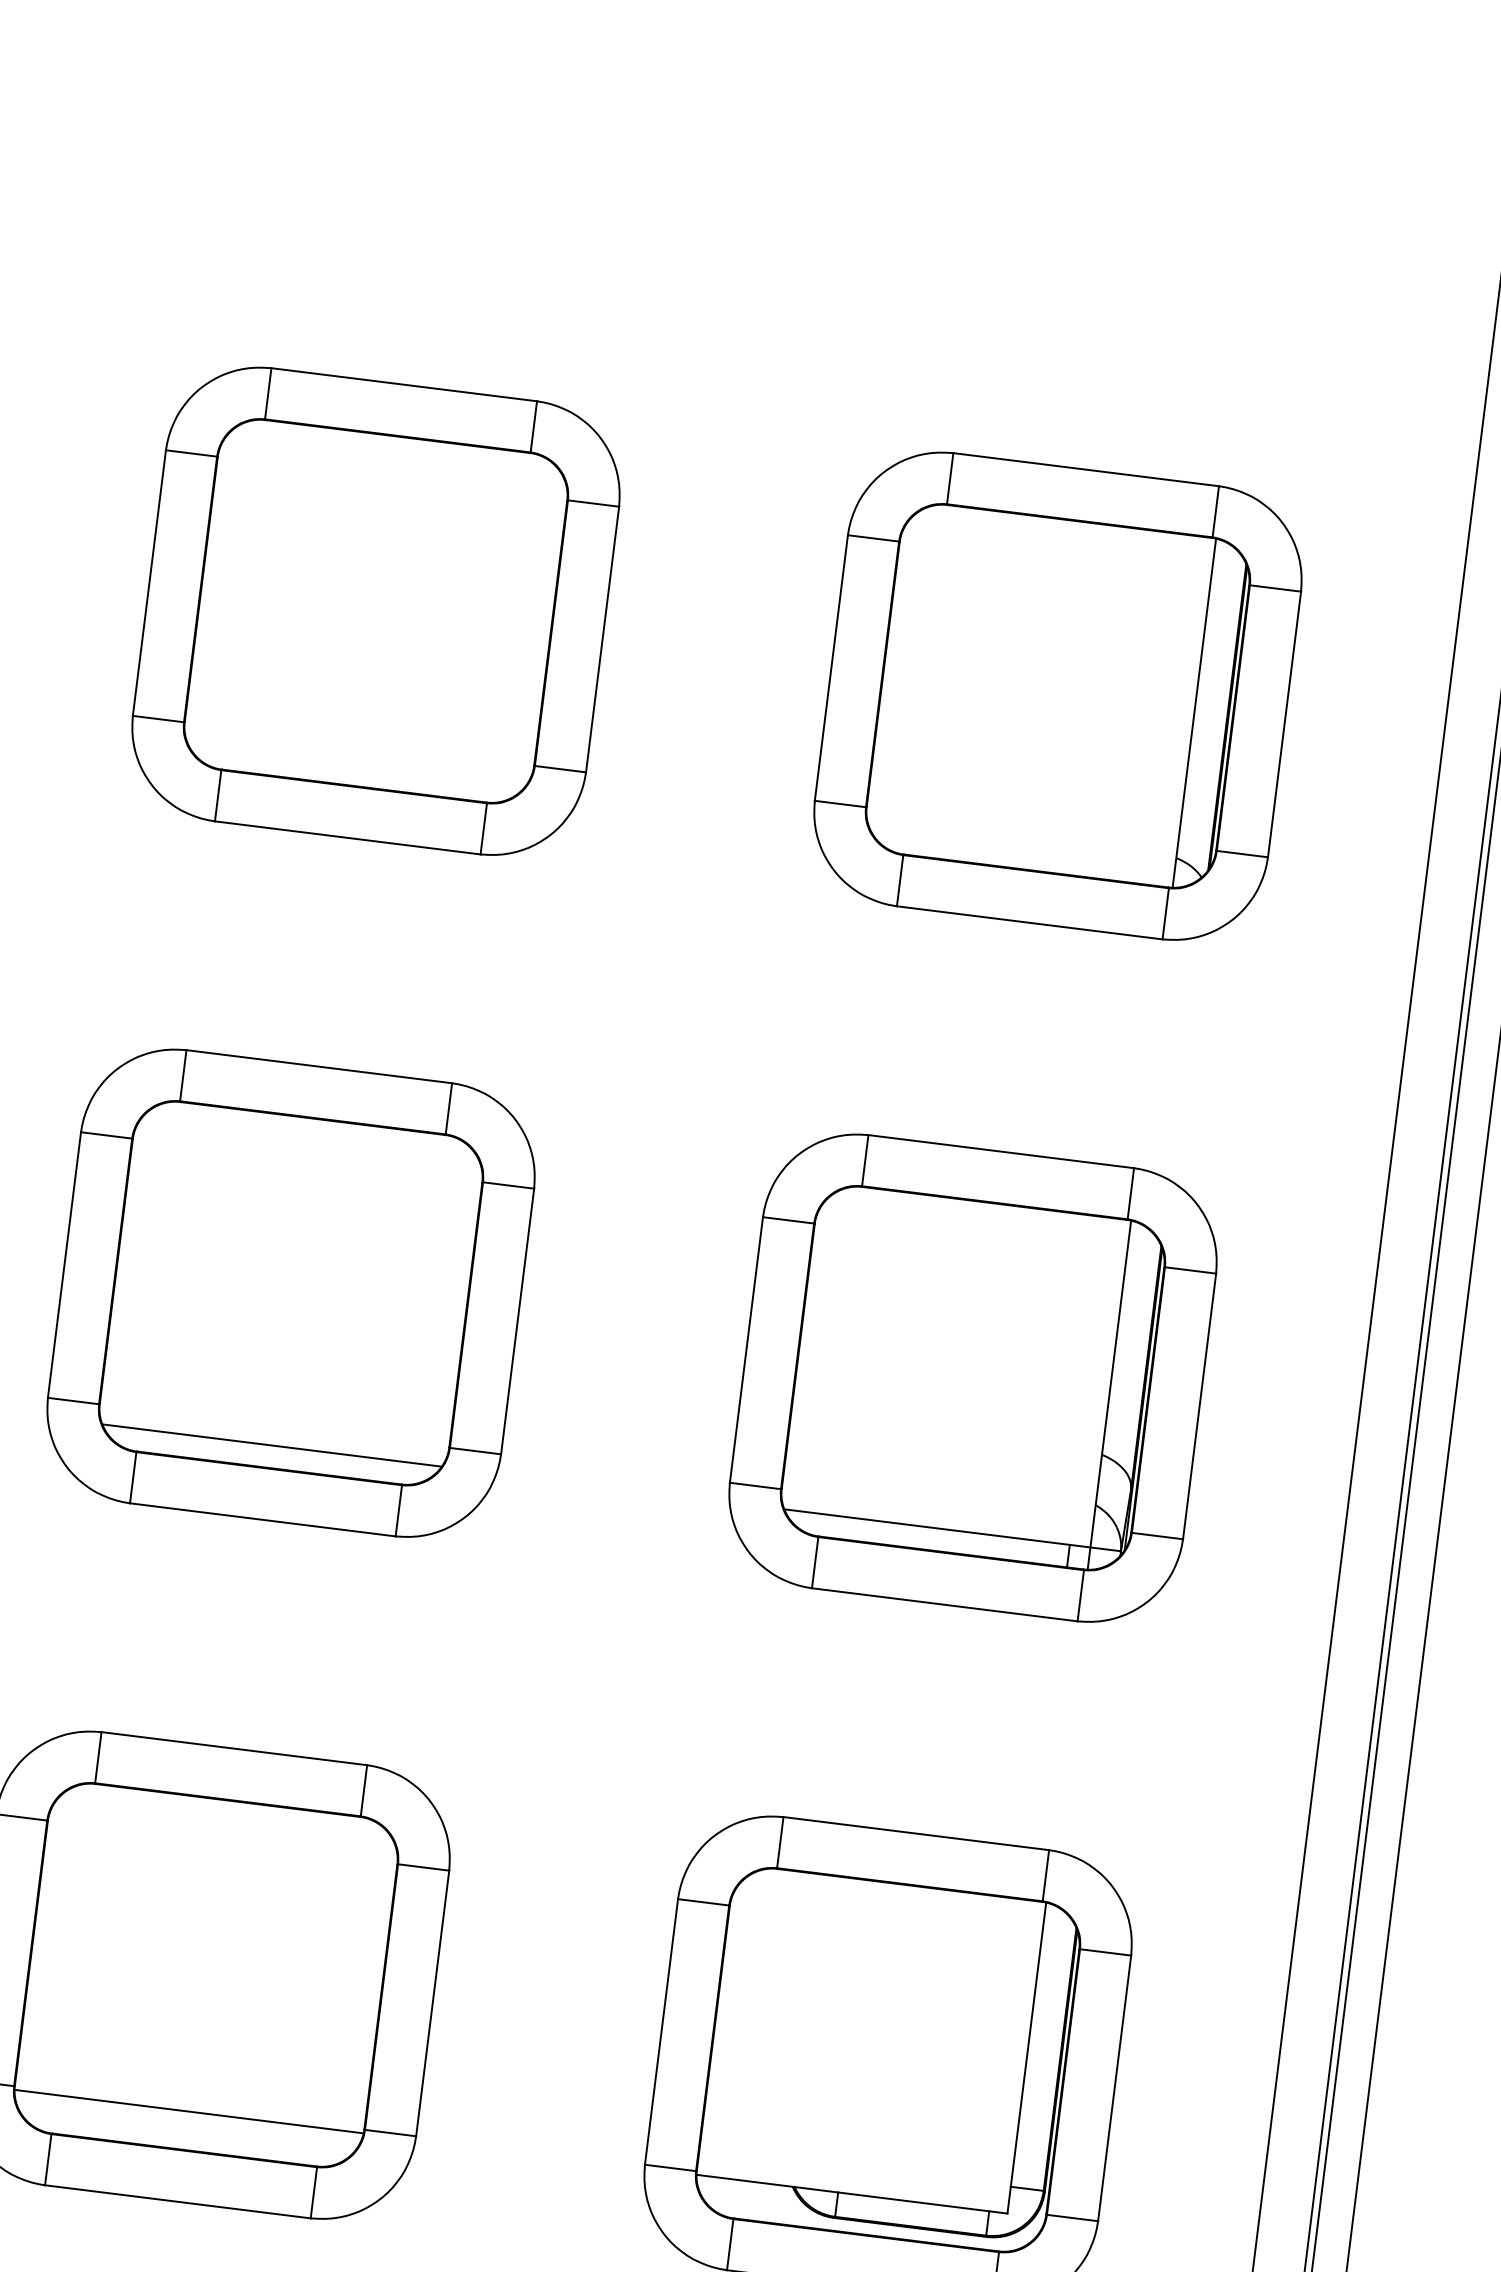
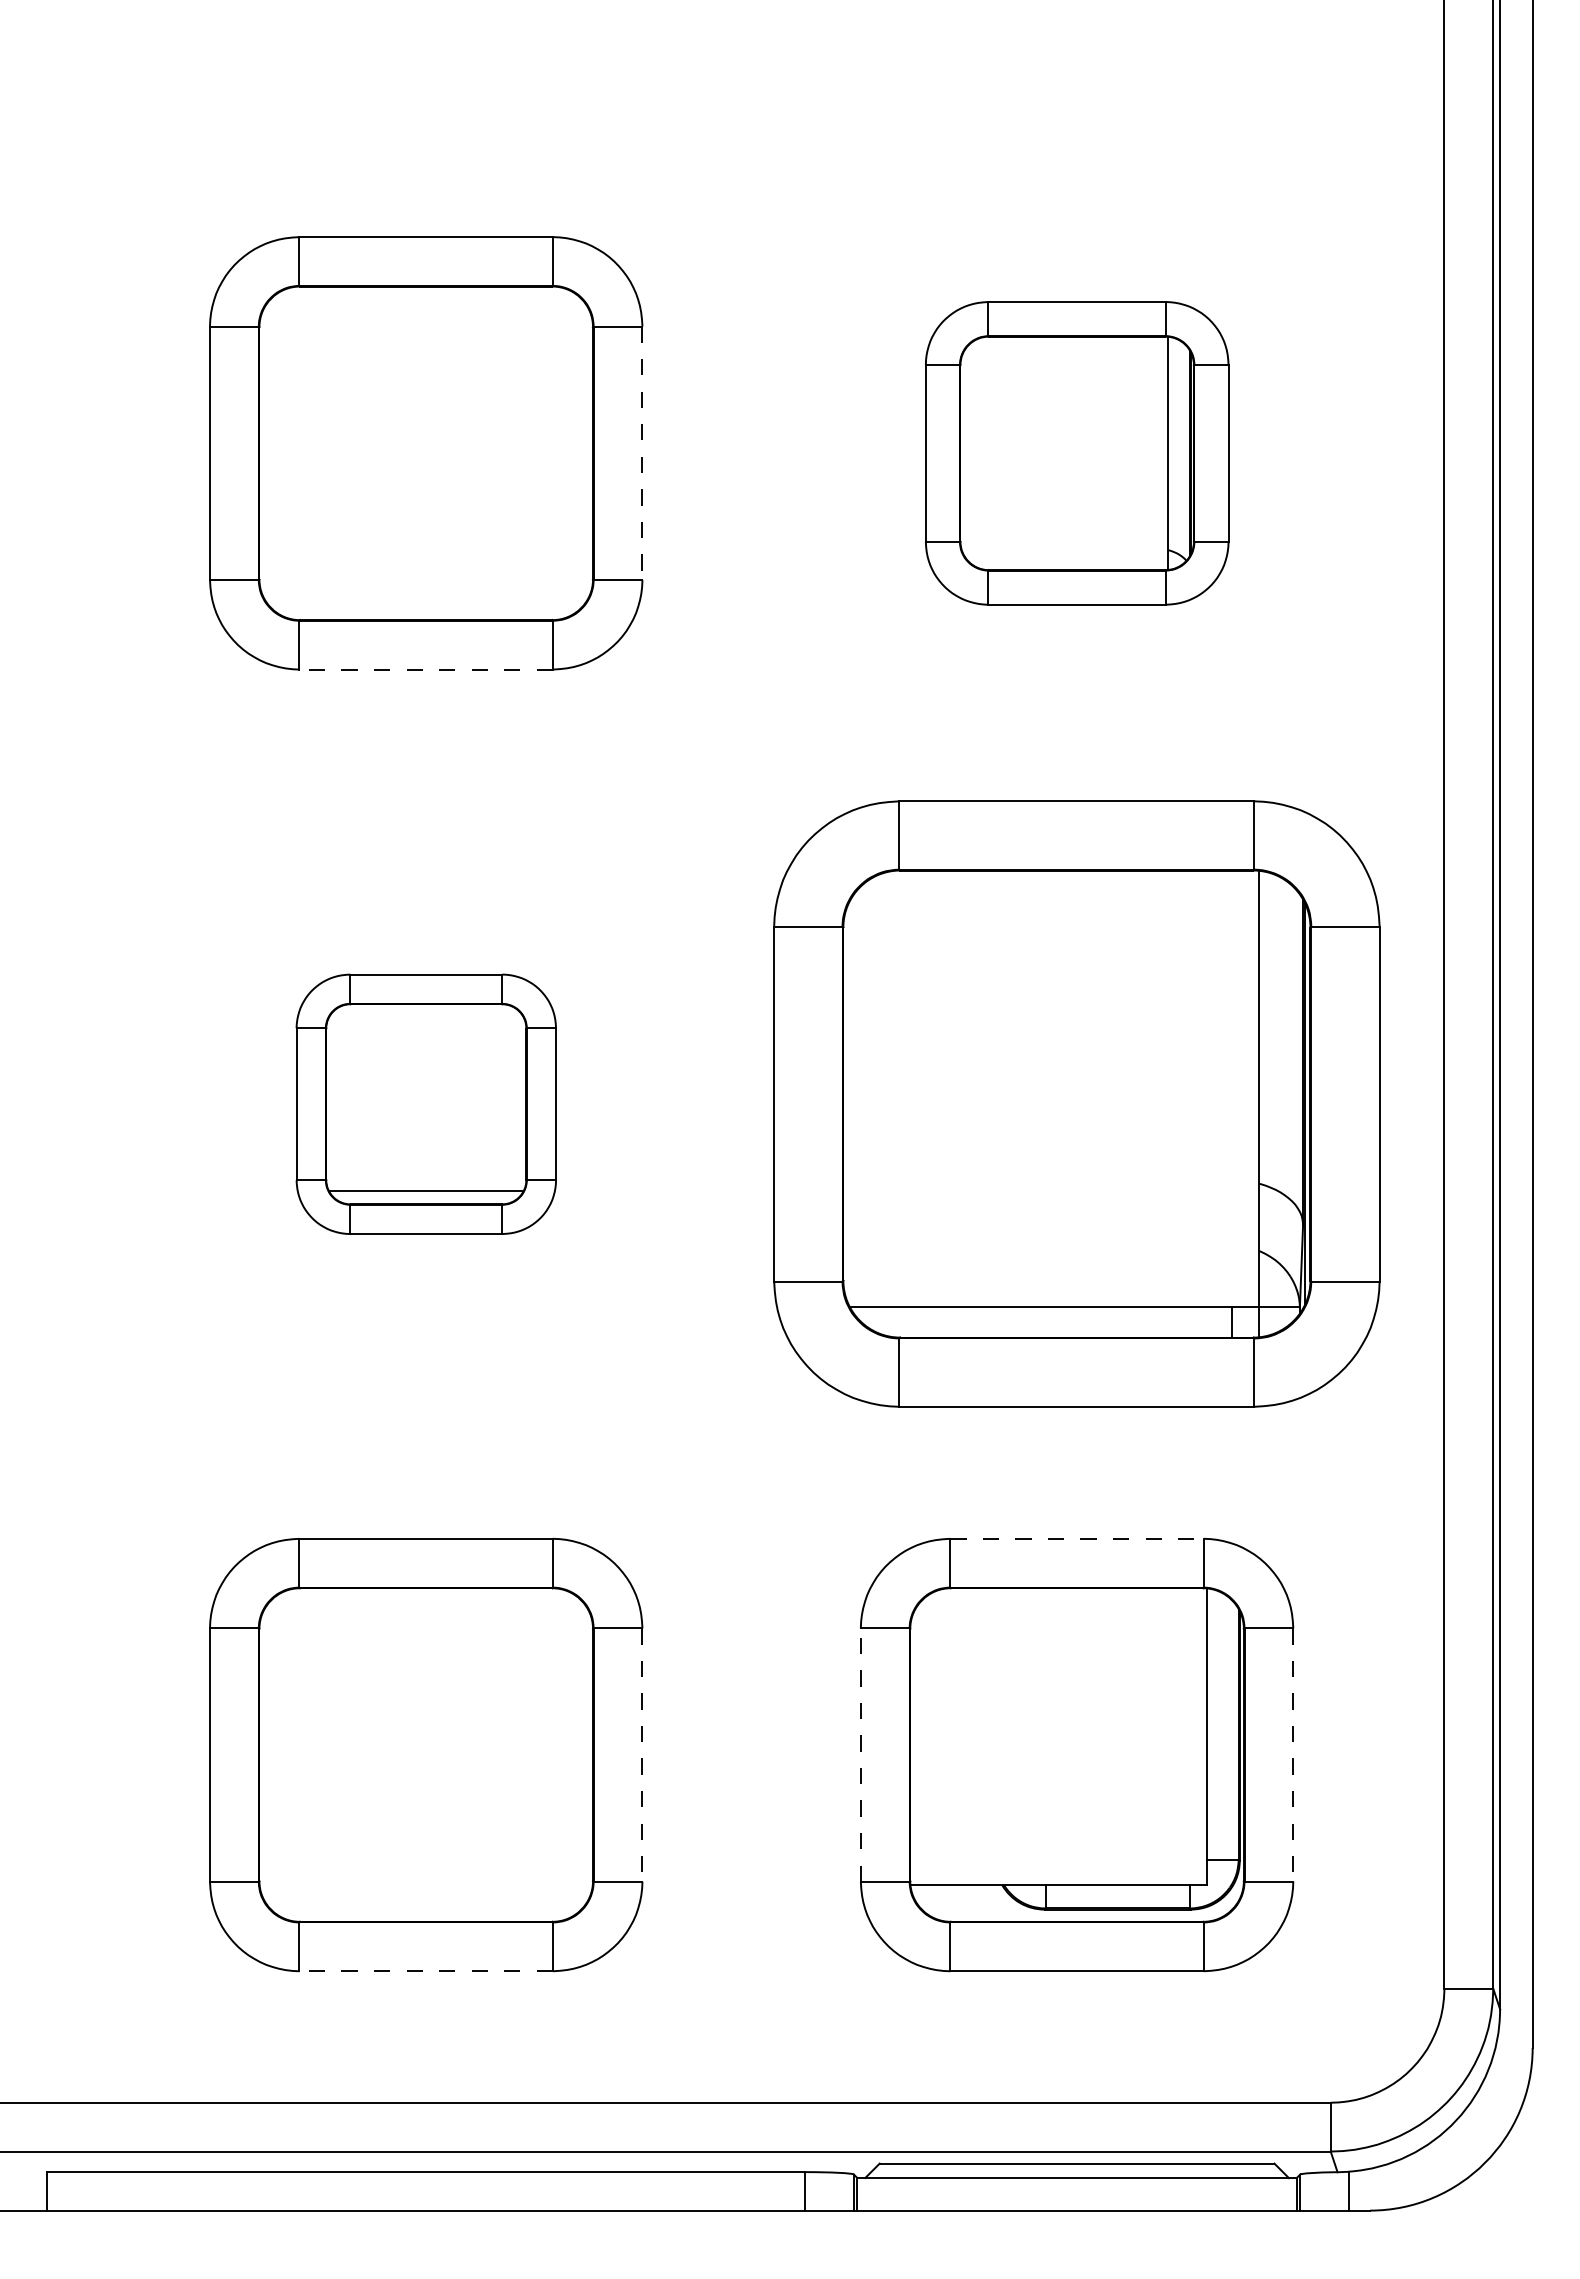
line: (602, 639) -> (642, 453), solid -> dashed
part: (1058, 696) -> (1077, 453), size x0.7
line: (348, 837) -> (426, 669), solid -> dashed
part: (291, 1293) -> (426, 1104), size x0.6
part: (973, 1378) -> (1077, 1104), size x1.4
line: (916, 1833) -> (1077, 1538), solid -> dashed
line: (432, 2003) -> (642, 1755), solid -> dashed
line: (661, 2032) -> (860, 1755), solid -> dashed
line: (1114, 2088) -> (1293, 1755), solid -> dashed
line: (189, 2111) -> (426, 1885), removed
line: (178, 2202) -> (426, 1971), solid -> dashed

